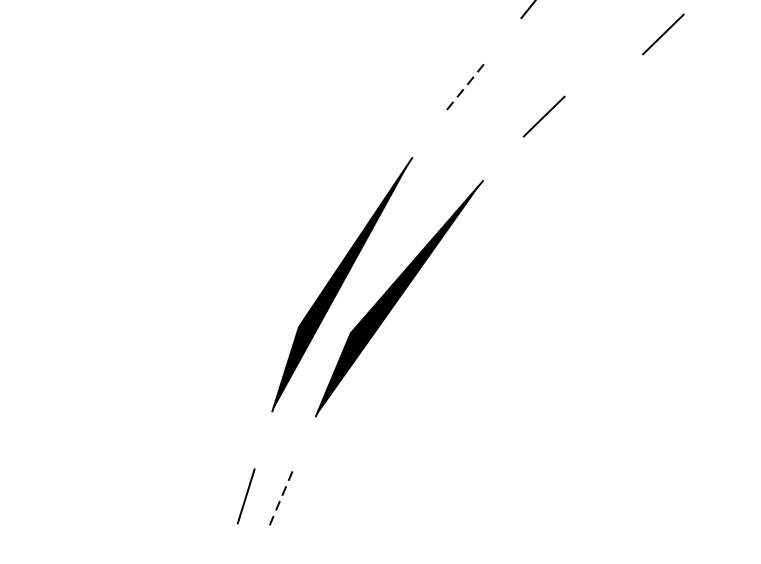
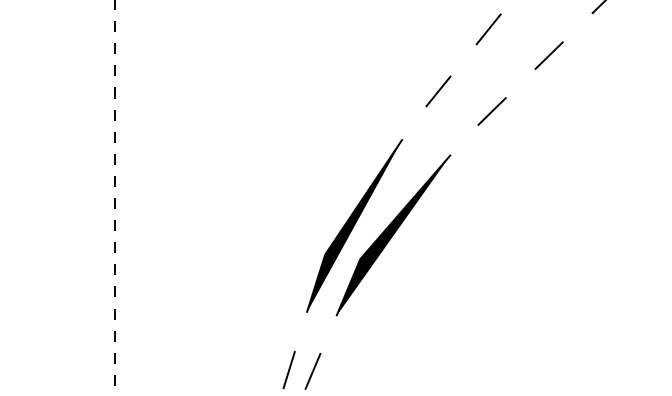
line: (662, 34) -> (548, 55), moved
line: (465, 87) -> (438, 91), dashed -> solid
line: (281, 498) -> (313, 371), dashed -> solid

